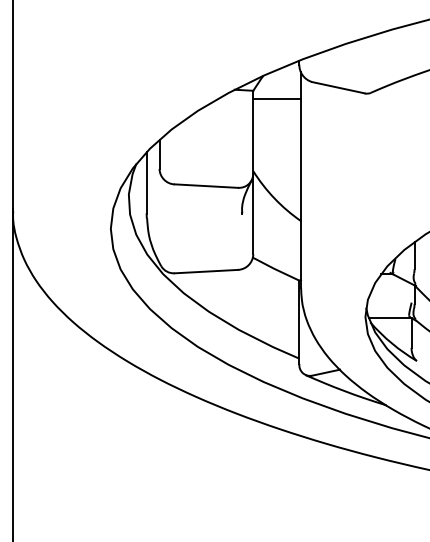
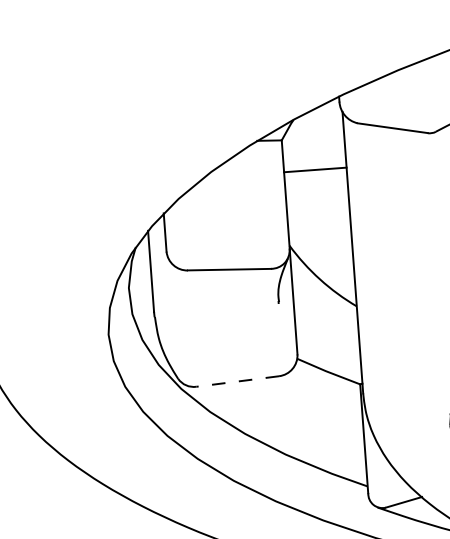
line: (277, 99) -> (315, 170), moved
line: (206, 271) -> (237, 381), solid -> dashed

